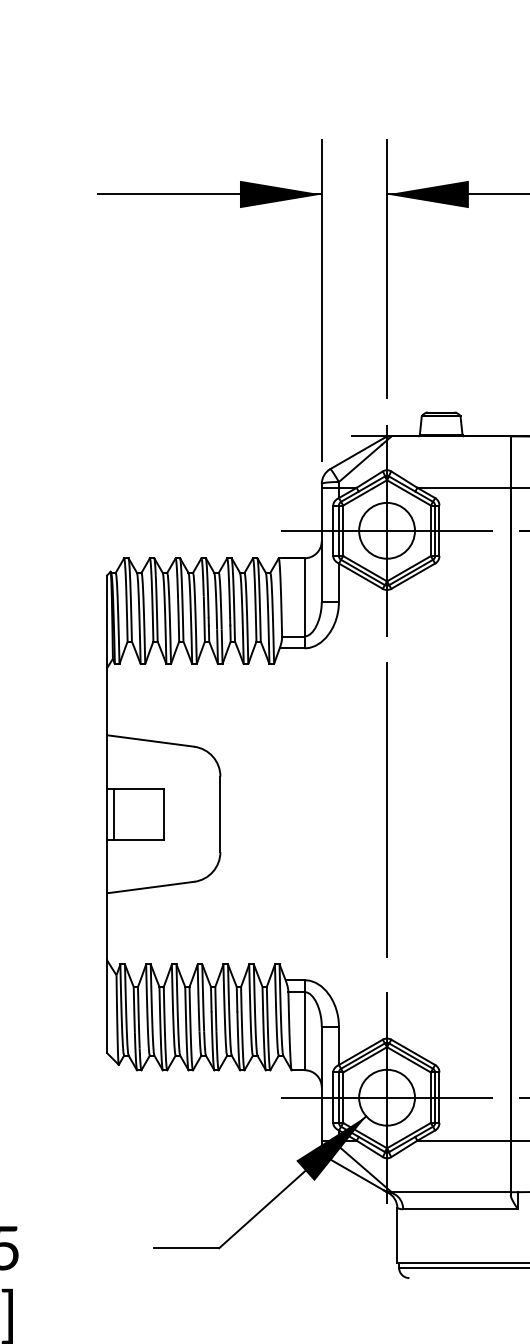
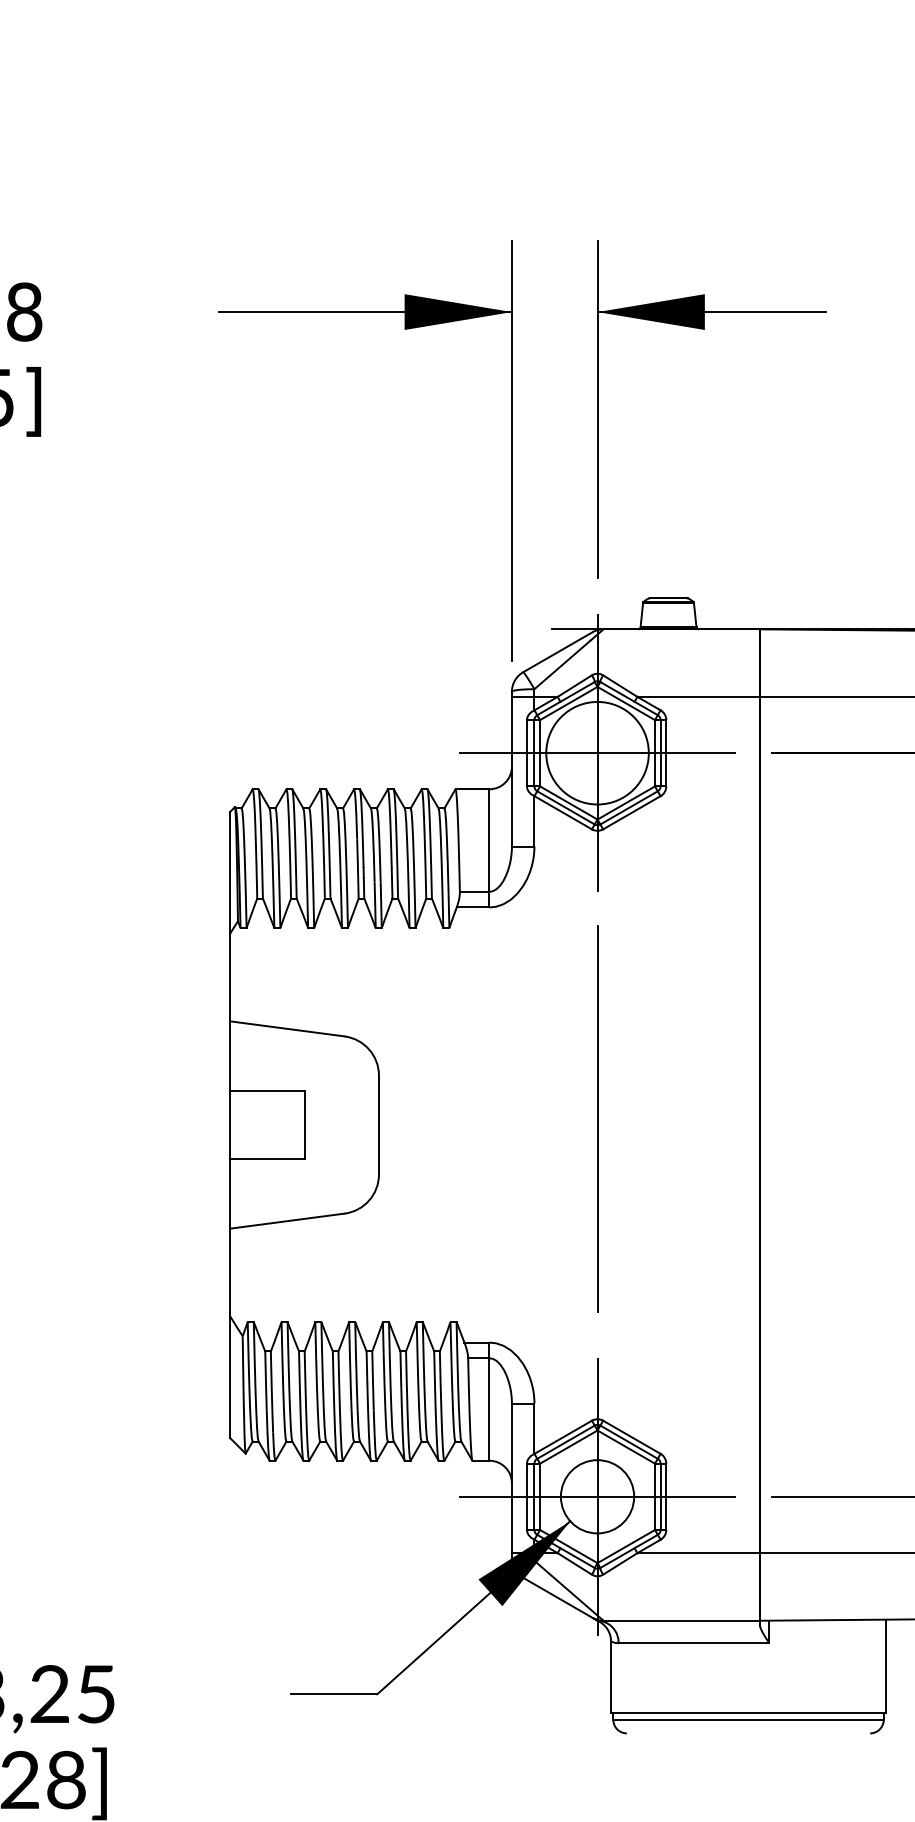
circle: (387, 530) -> (597, 752), size x1.4
line: (113, 813) -> (238, 1124), removed

